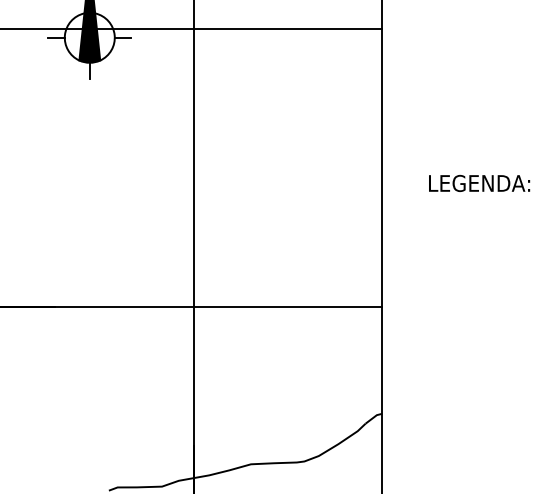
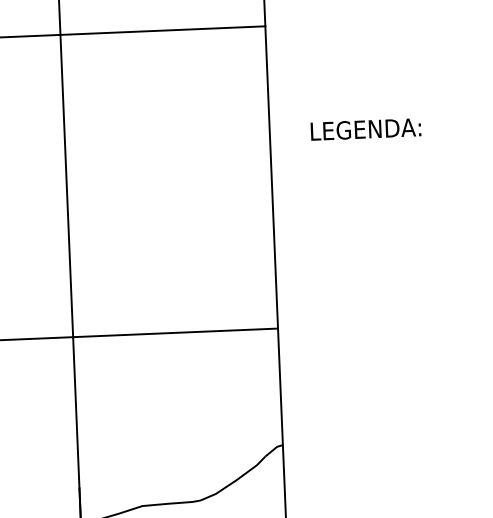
text: (479, 183) -> (365, 129), moved

